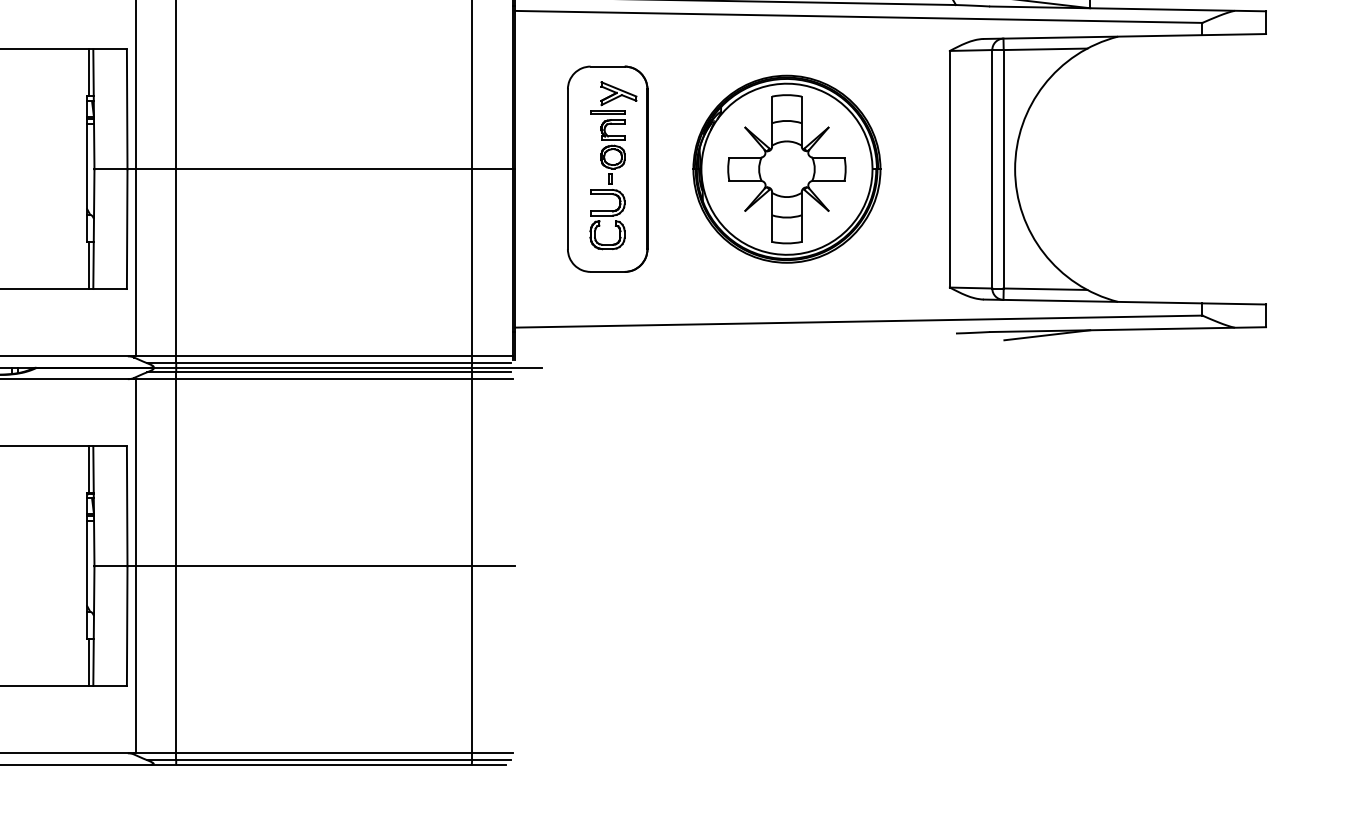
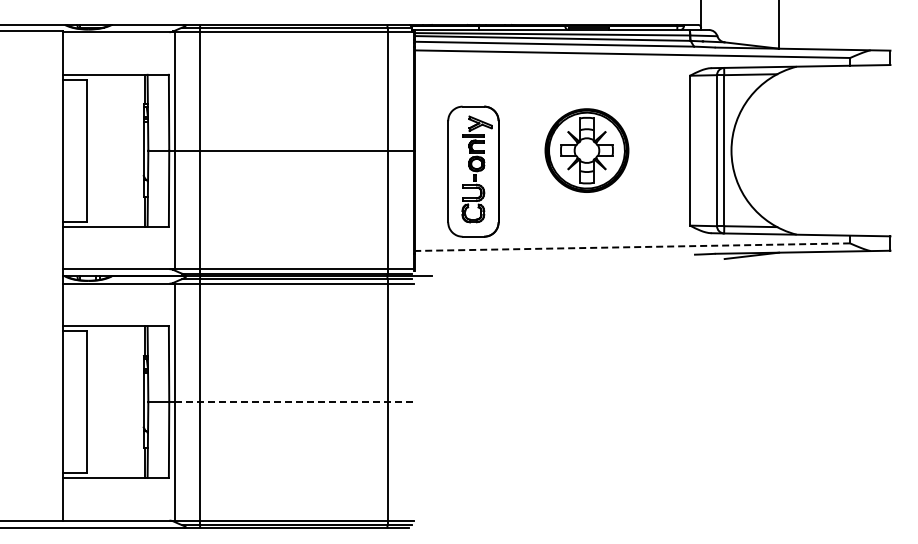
part: (607, 168) -> (473, 171), moved
part: (786, 168) -> (586, 150), size x0.7
line: (858, 322) -> (632, 247), solid -> dashed
line: (326, 566) -> (295, 402), solid -> dashed

